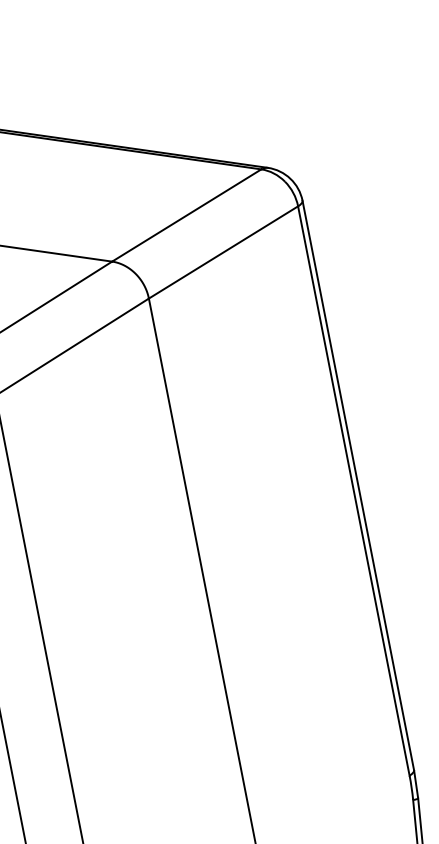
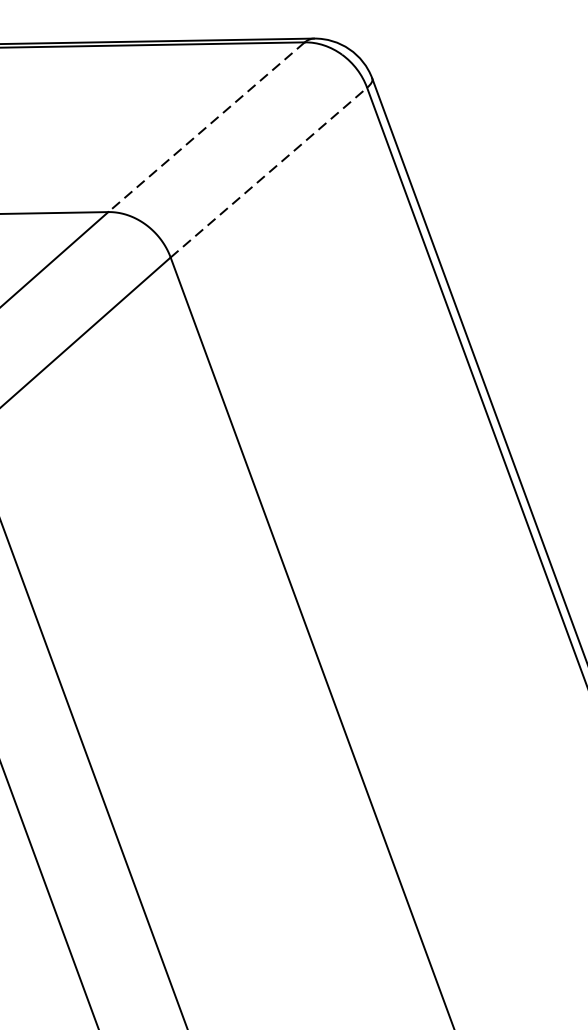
line: (186, 215) -> (206, 127), solid -> dashed
line: (223, 252) -> (268, 172), solid -> dashed

